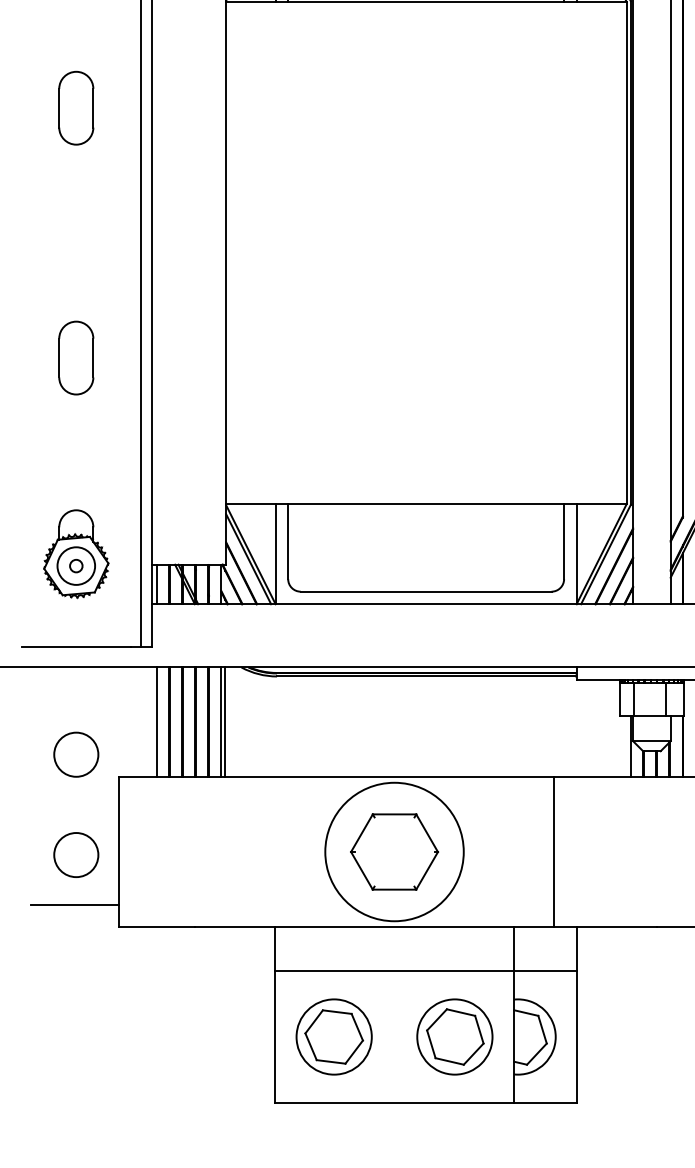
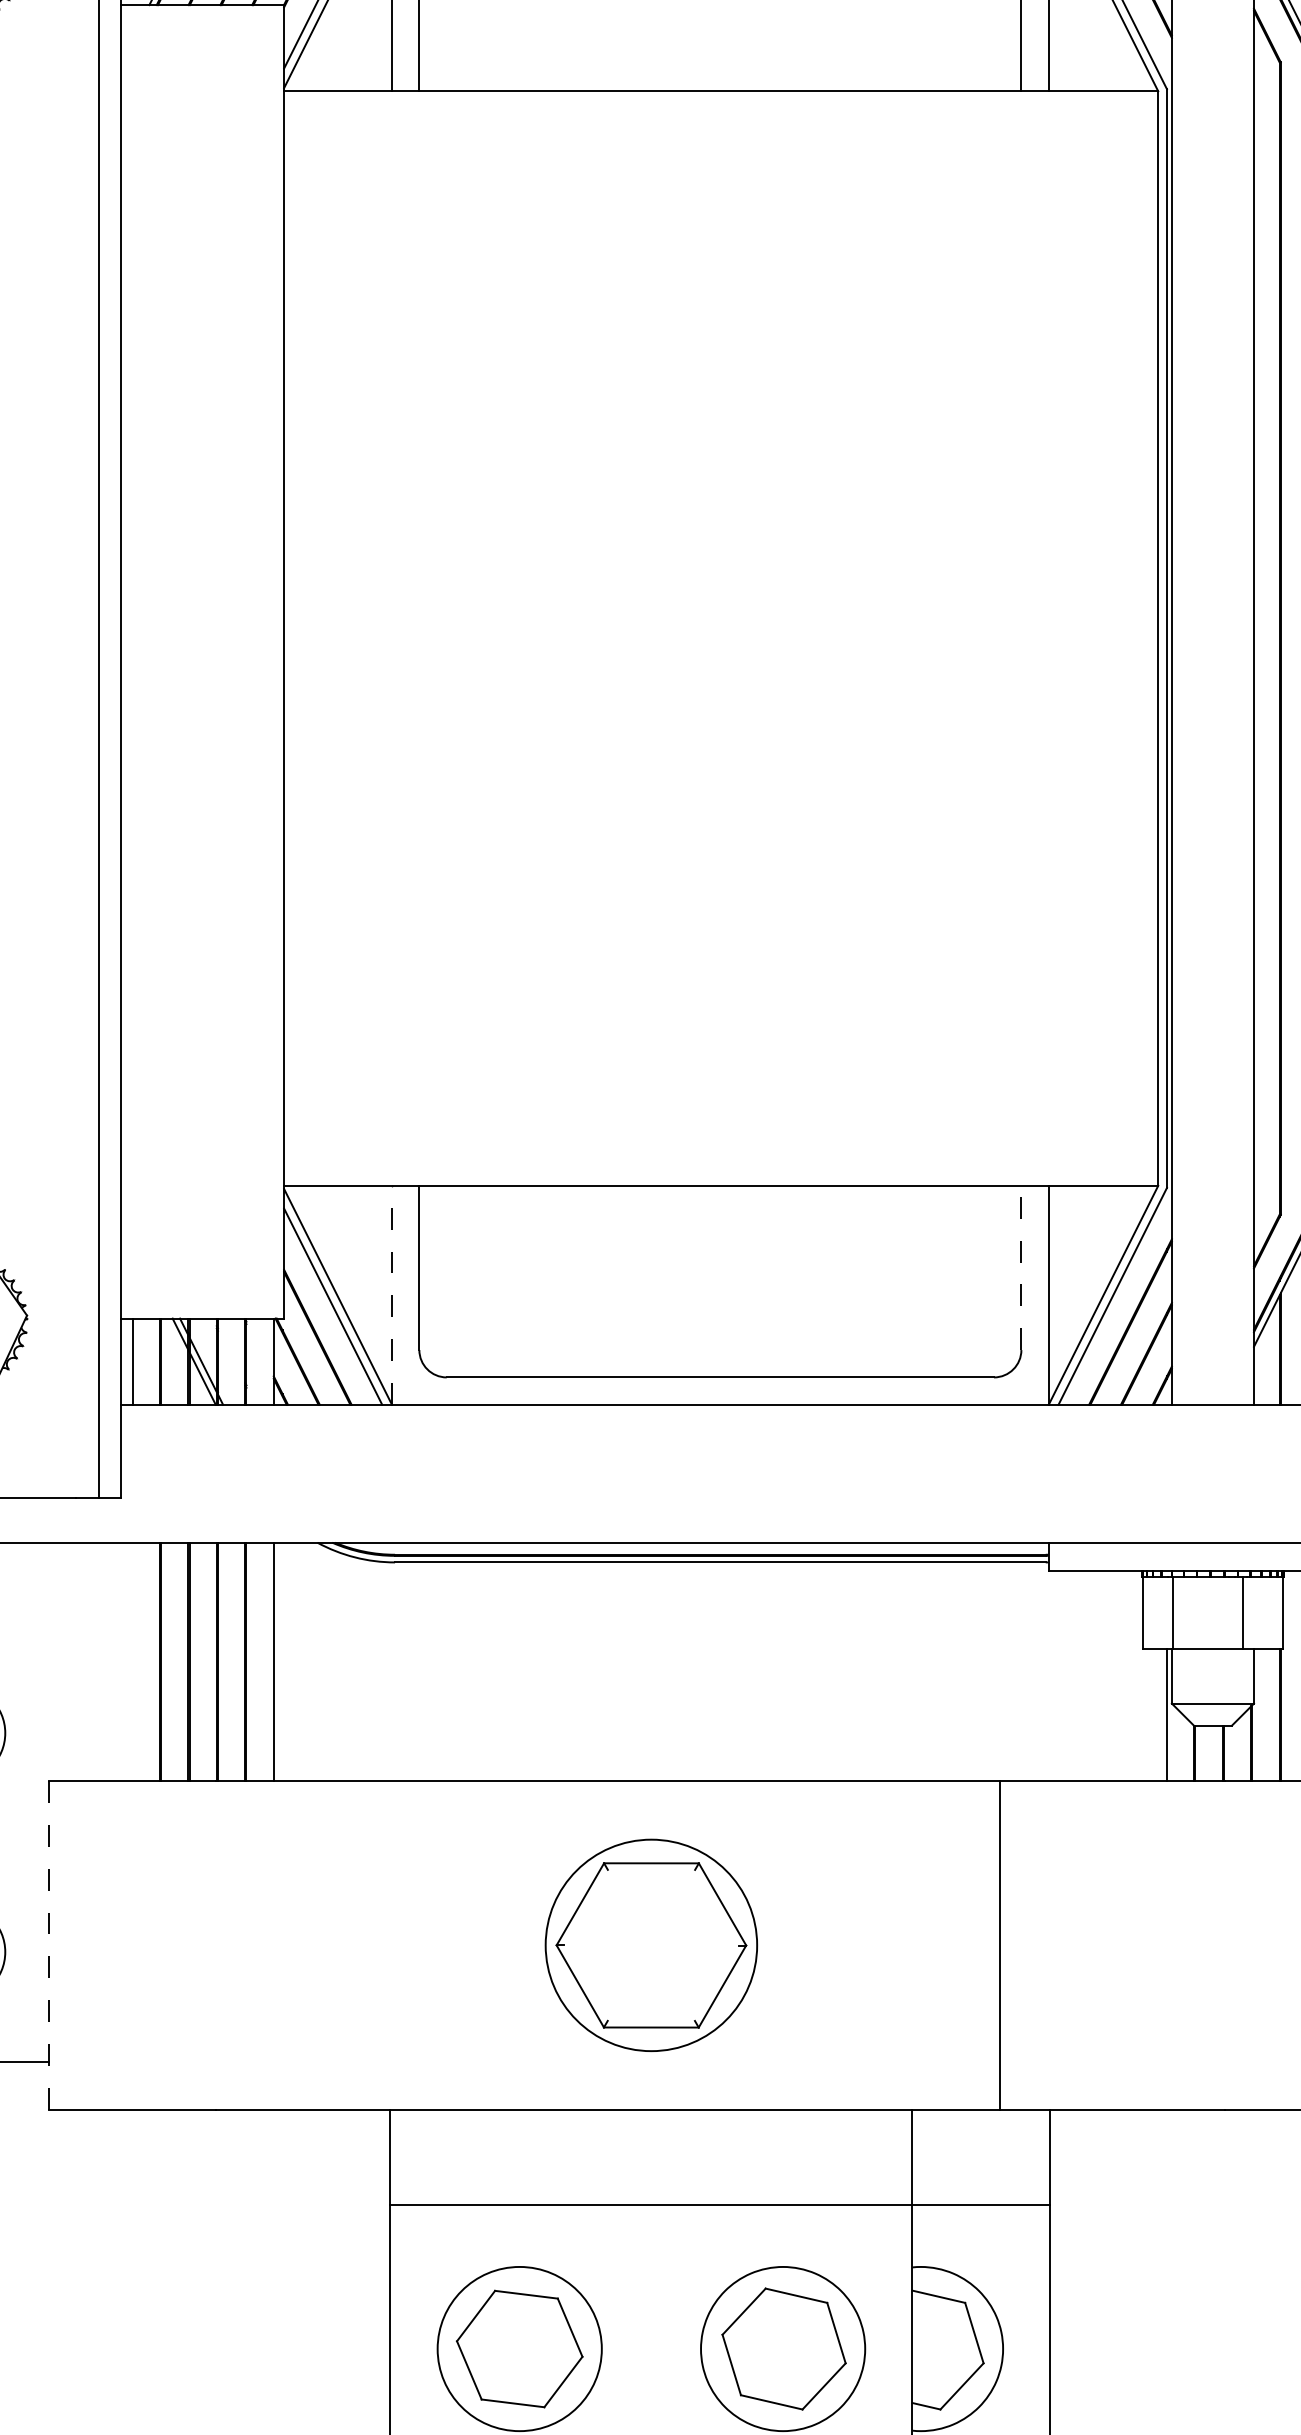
line: (564, 541) -> (1022, 1267), solid -> dashed
line: (275, 553) -> (391, 1294), solid -> dashed
line: (156, 721) -> (132, 1660), removed
line: (225, 721) -> (282, 1660), removed
line: (118, 851) -> (49, 1944), solid -> dashed
circle: (394, 851) -> (651, 1944), size x0.7

